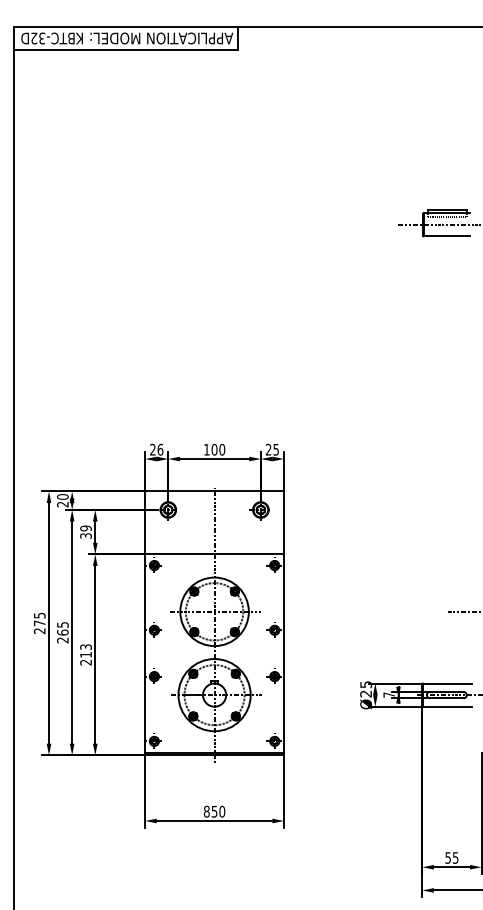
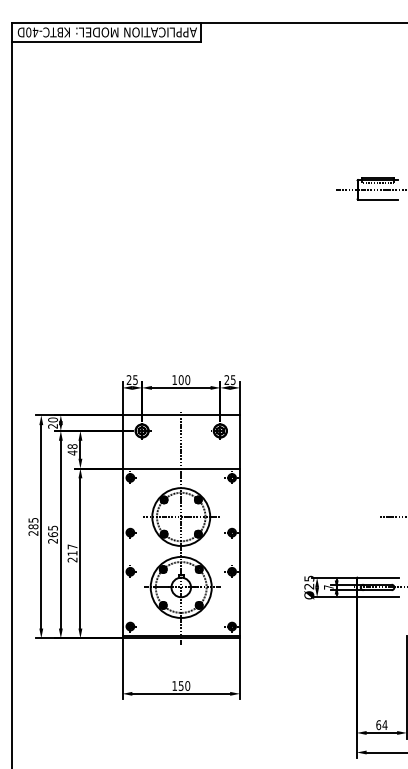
text: (38, 38) -> (32, 32), KBTC-32D -> KBTC-40D
text: (160, 450) -> (135, 380), 26 -> 25
text: (85, 531) -> (72, 449), 39 -> 48
text: (39, 623) -> (33, 526), 275 -> 285
text: (85, 646) -> (72, 546), 213 -> 217
text: (206, 811) -> (174, 685), 850 -> 150
text: (451, 858) -> (381, 725), 55 -> 64

